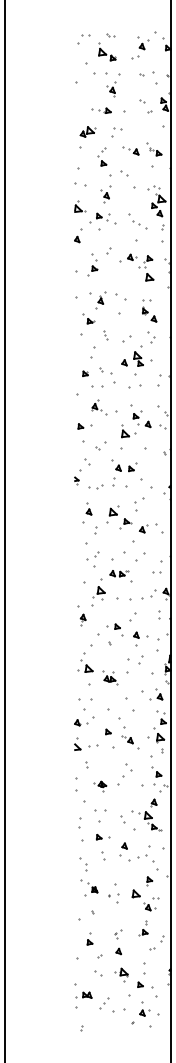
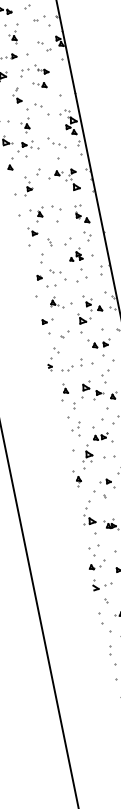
part: (154, 149) -> (41, 69), moved
part: (132, 355) -> (75, 254), size x0.7
part: (124, 465) -> (99, 342), moved

